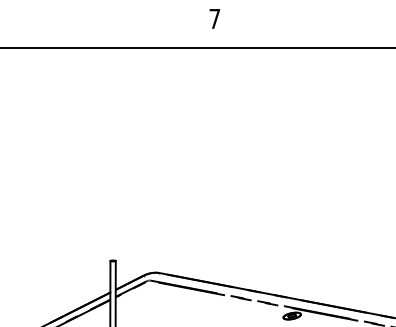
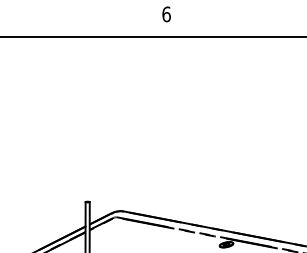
text: (214, 18) -> (166, 14), 7 -> 6

